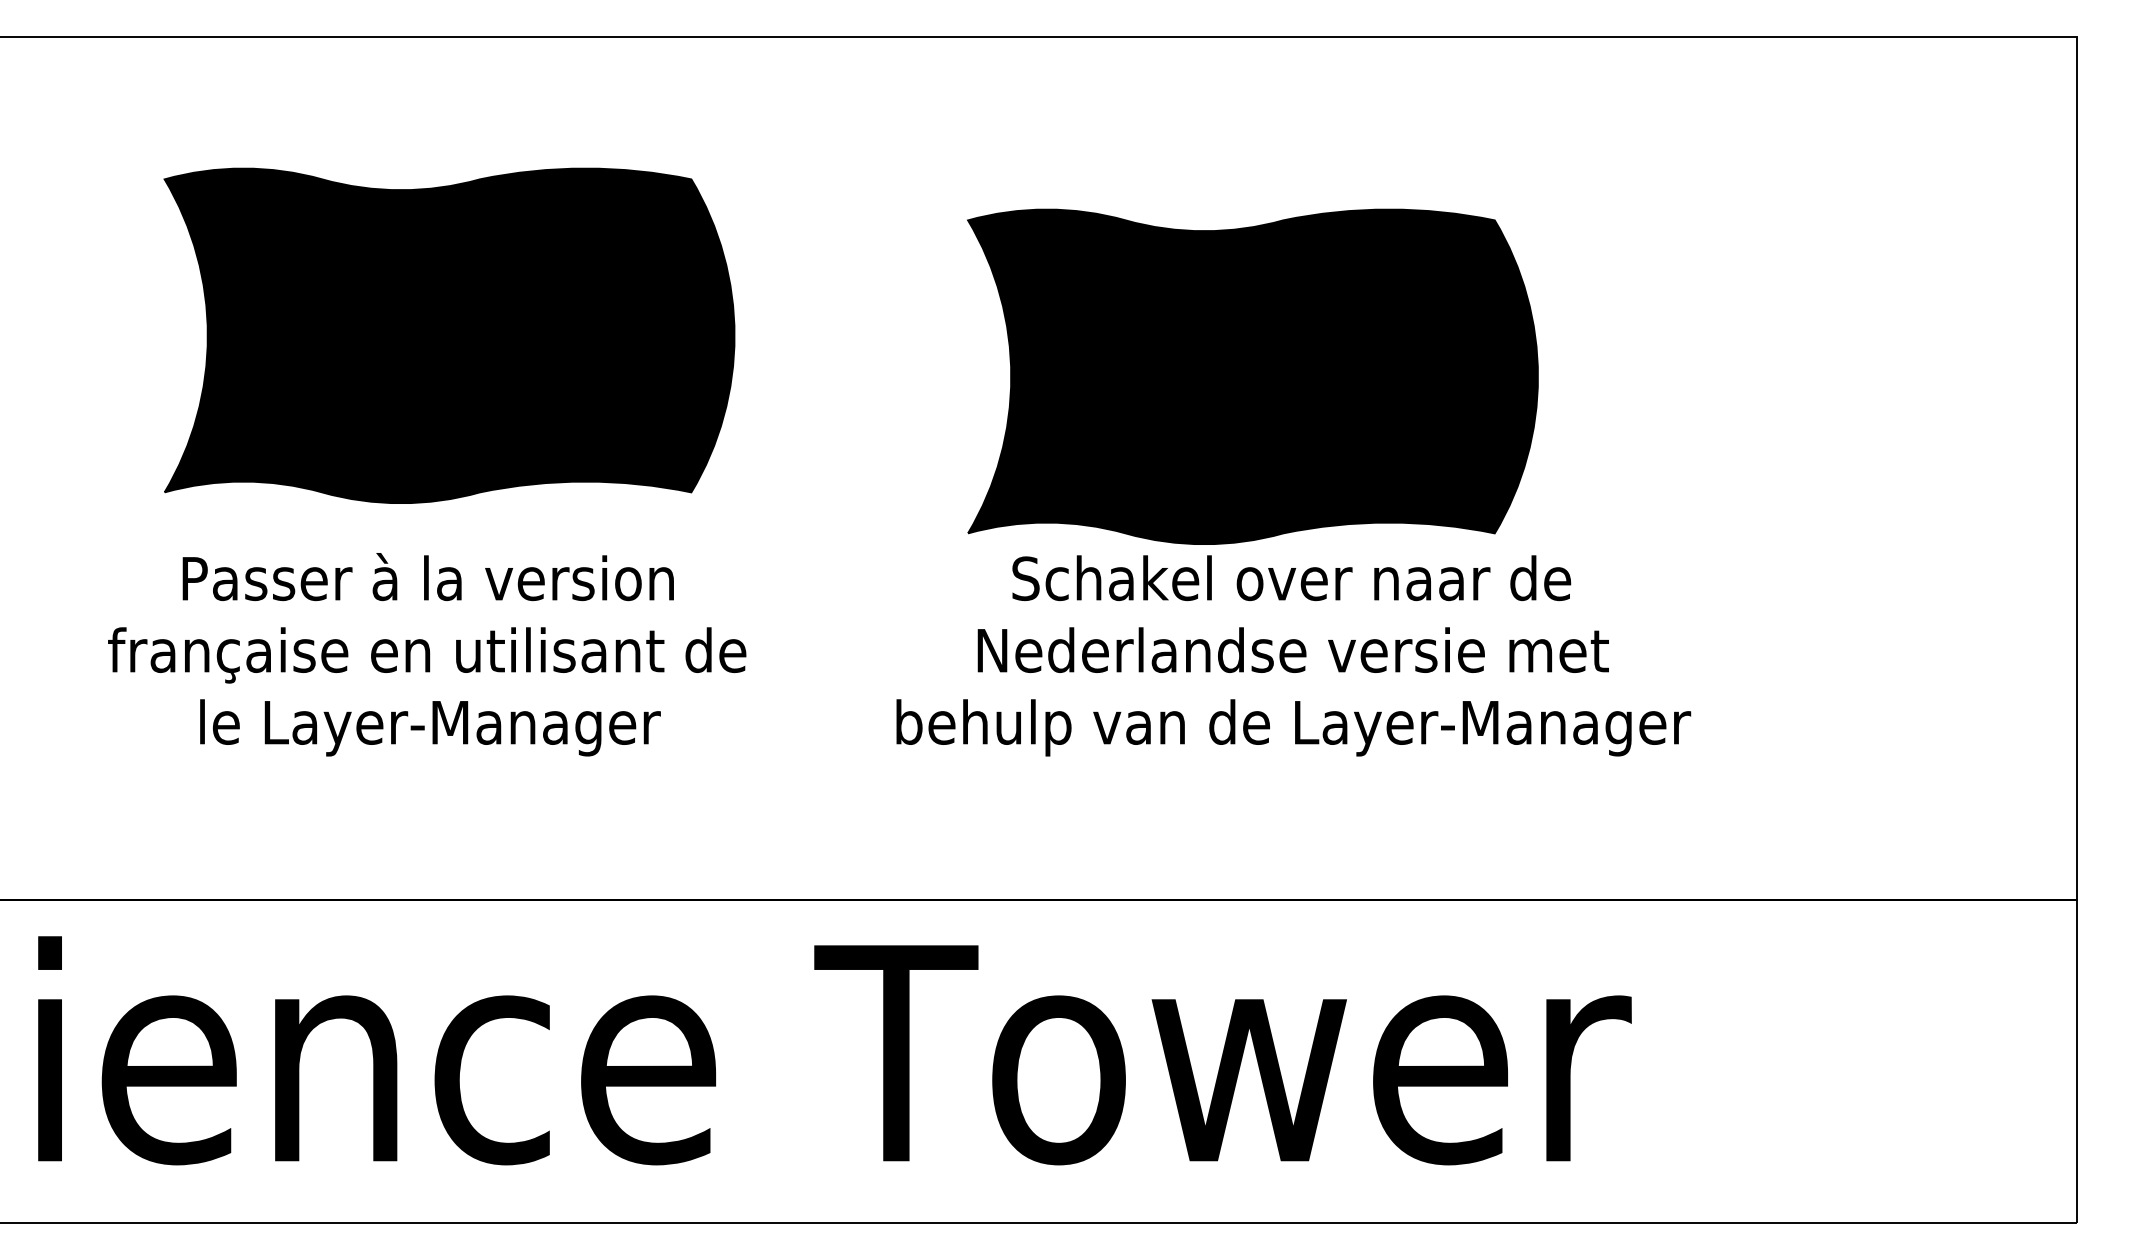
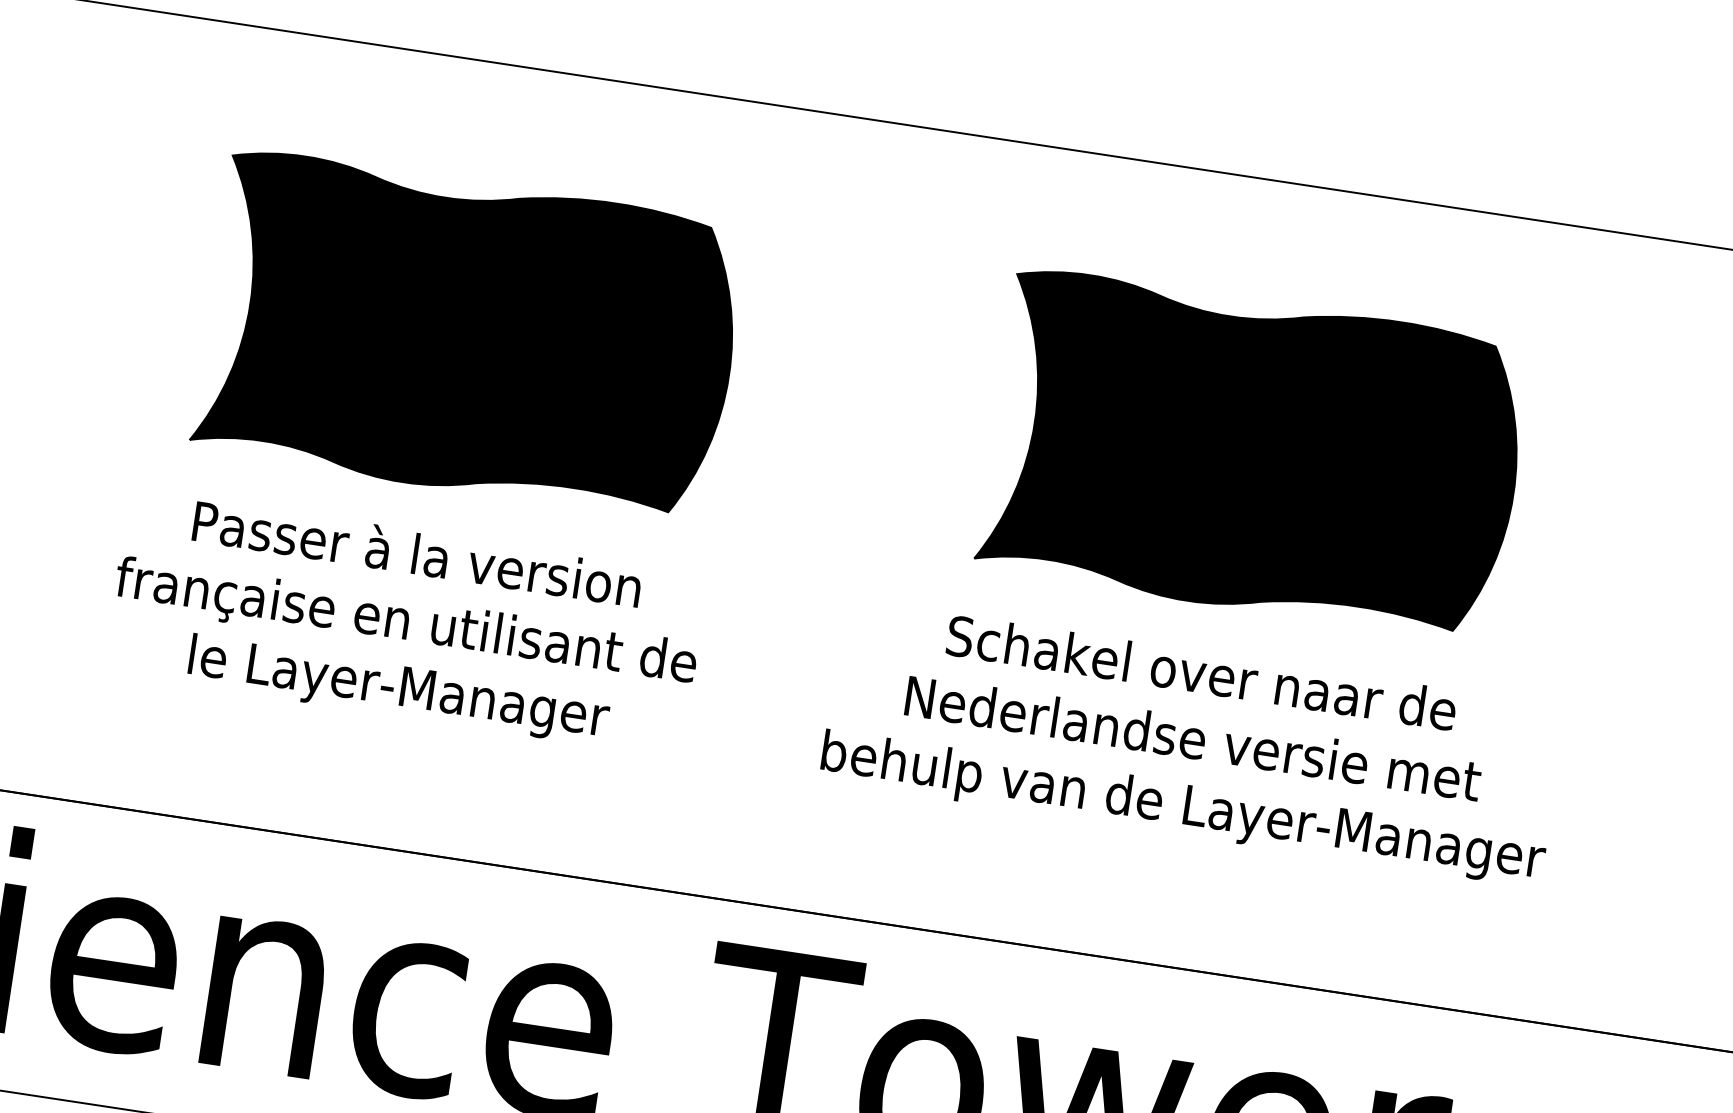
part: (1252, 376) -> (1254, 455), moved

